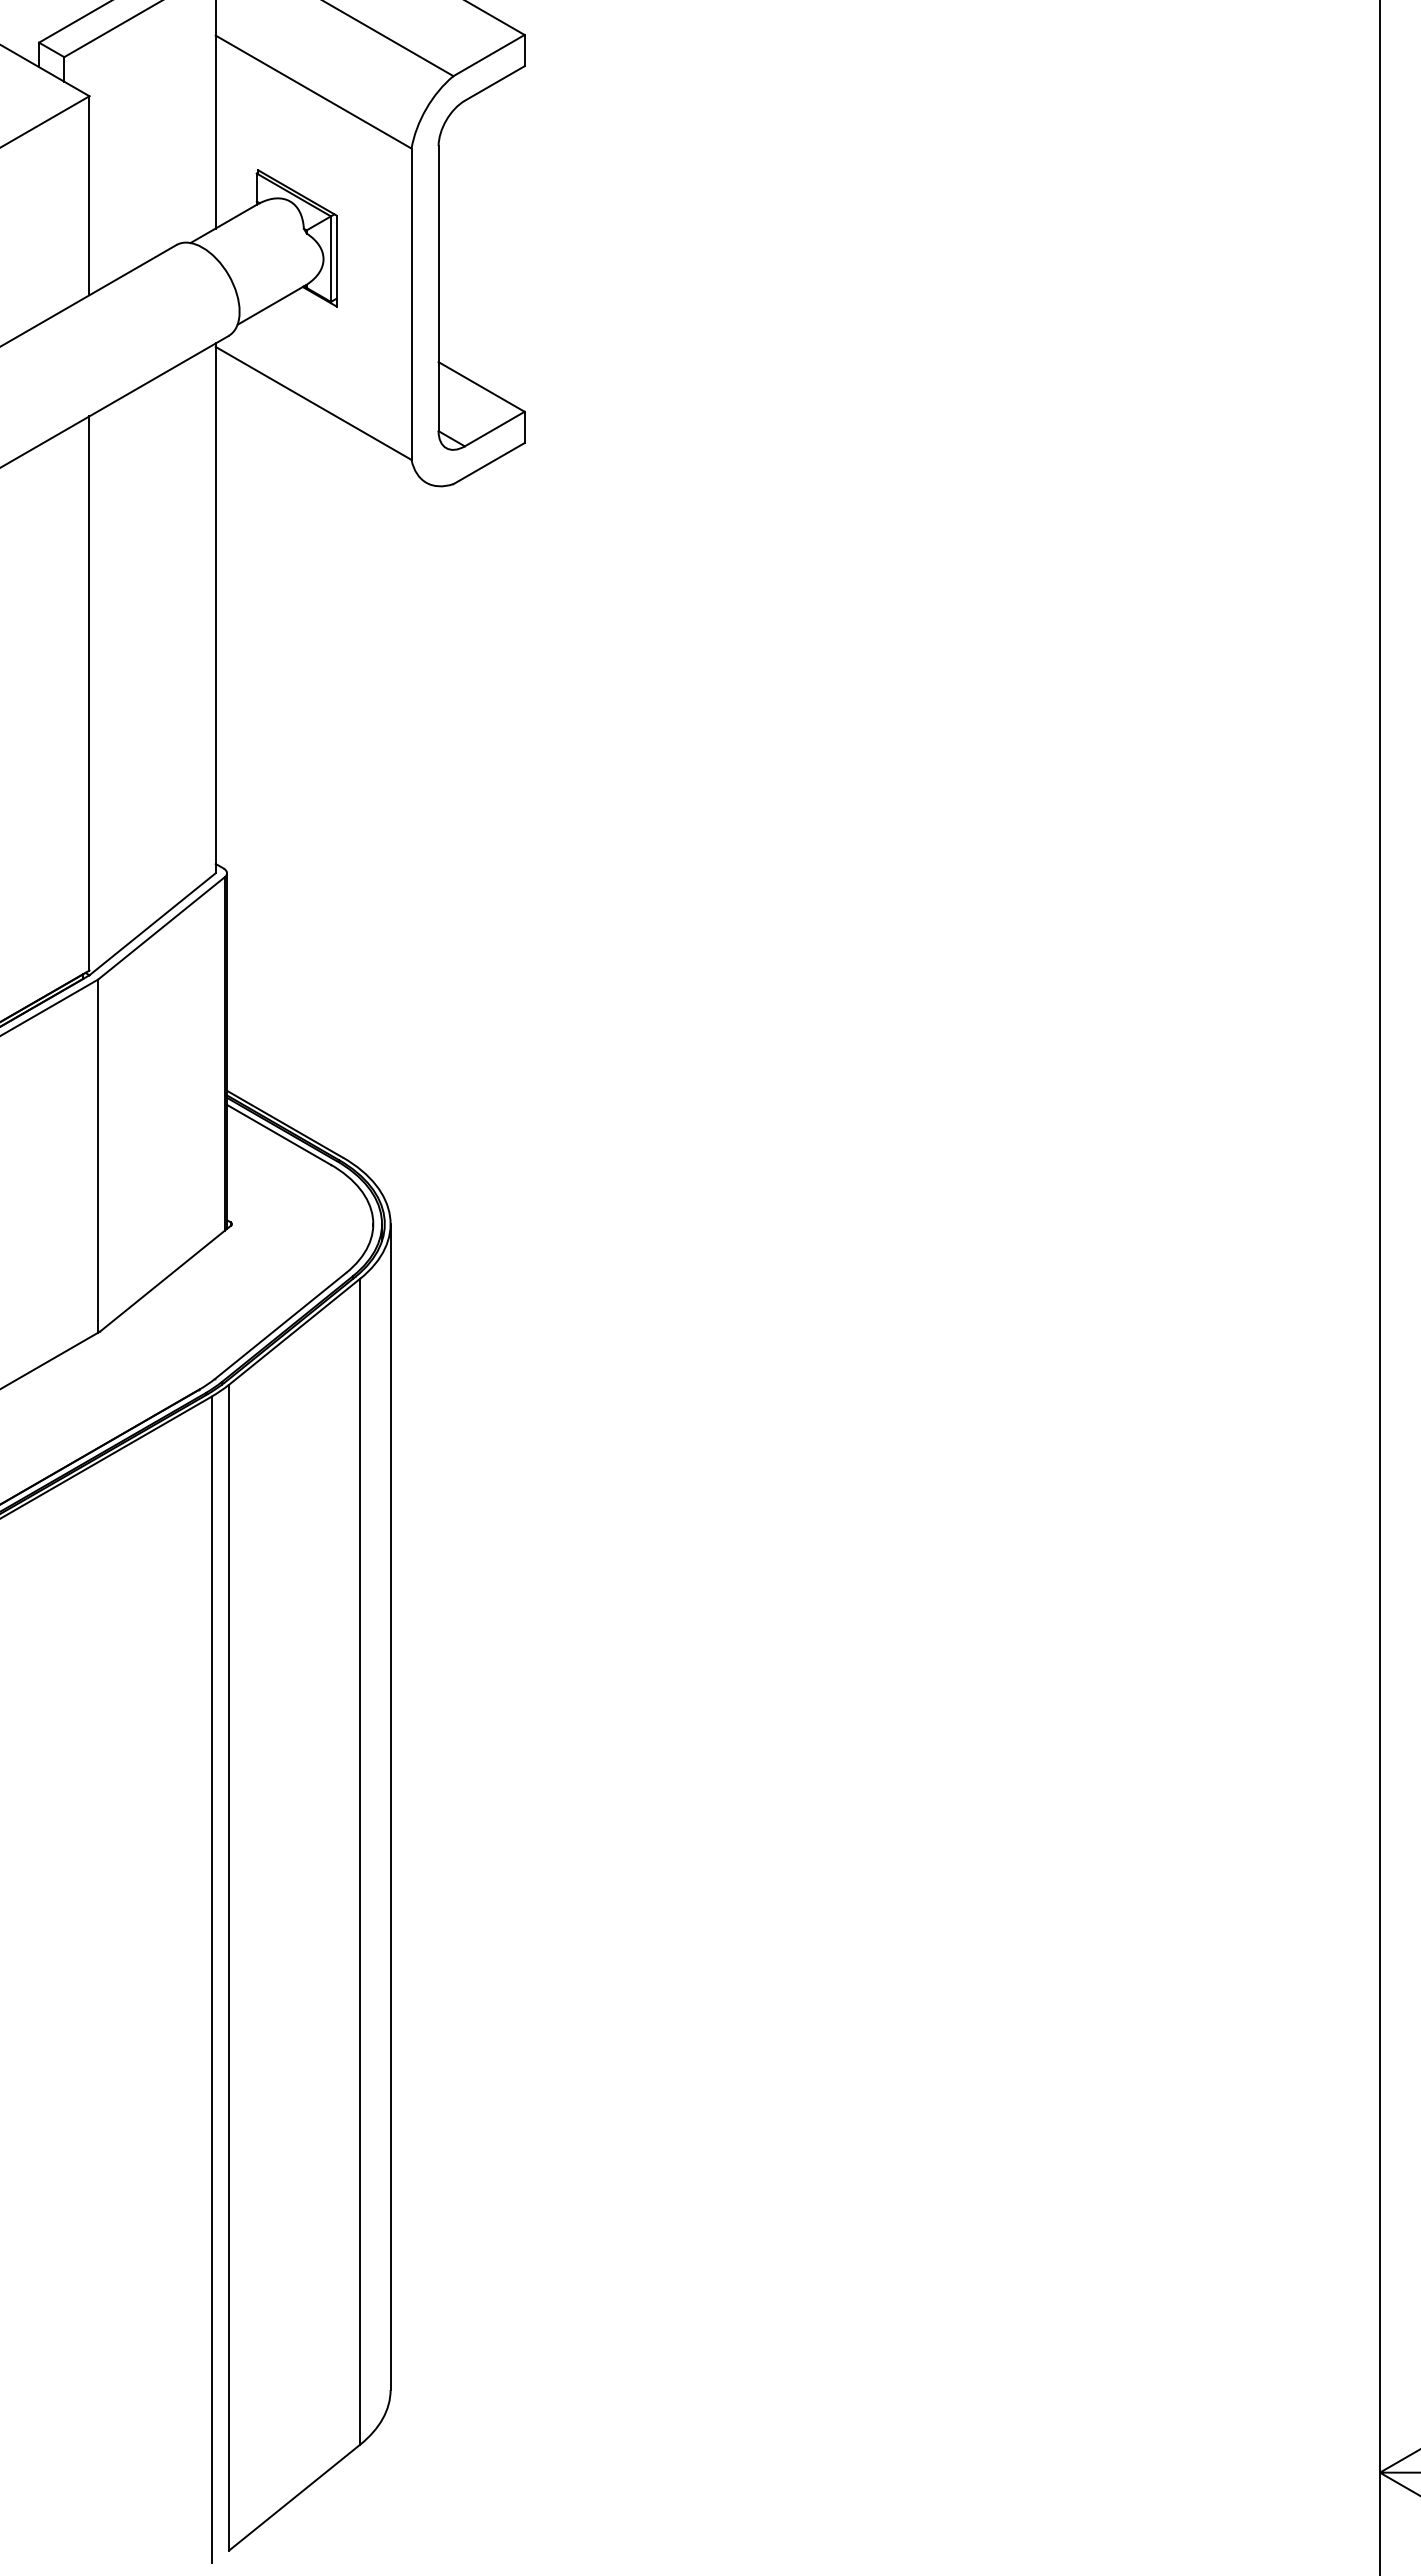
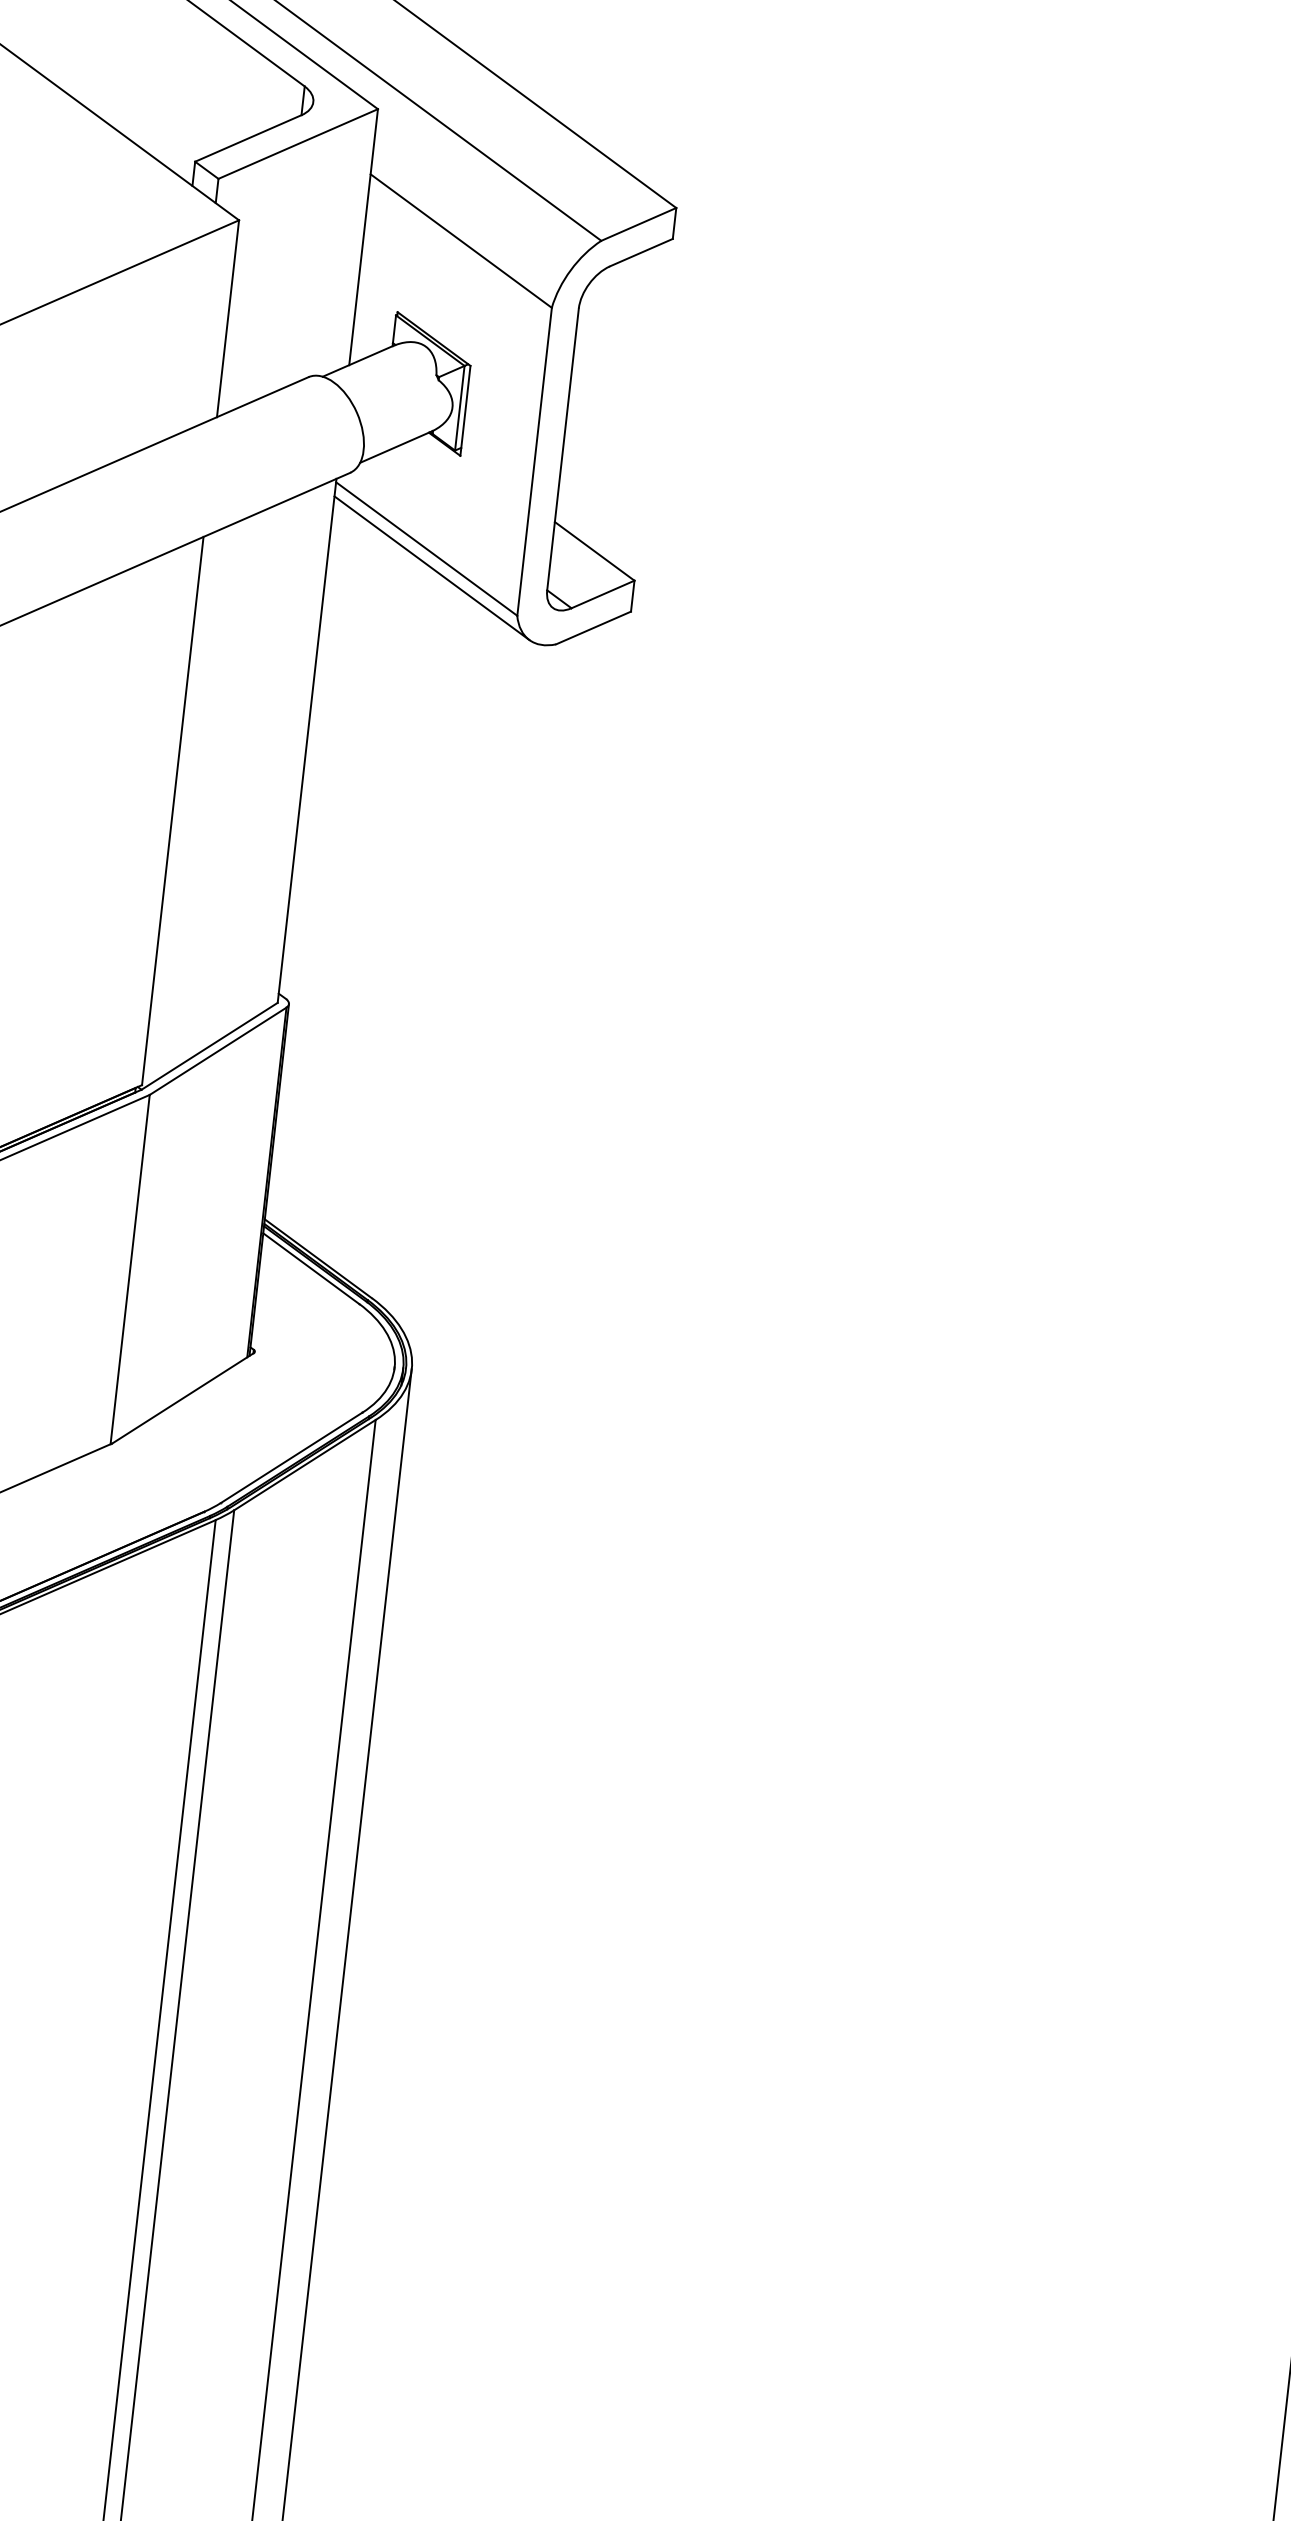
line: (320, 421) -> (431, 567), added

